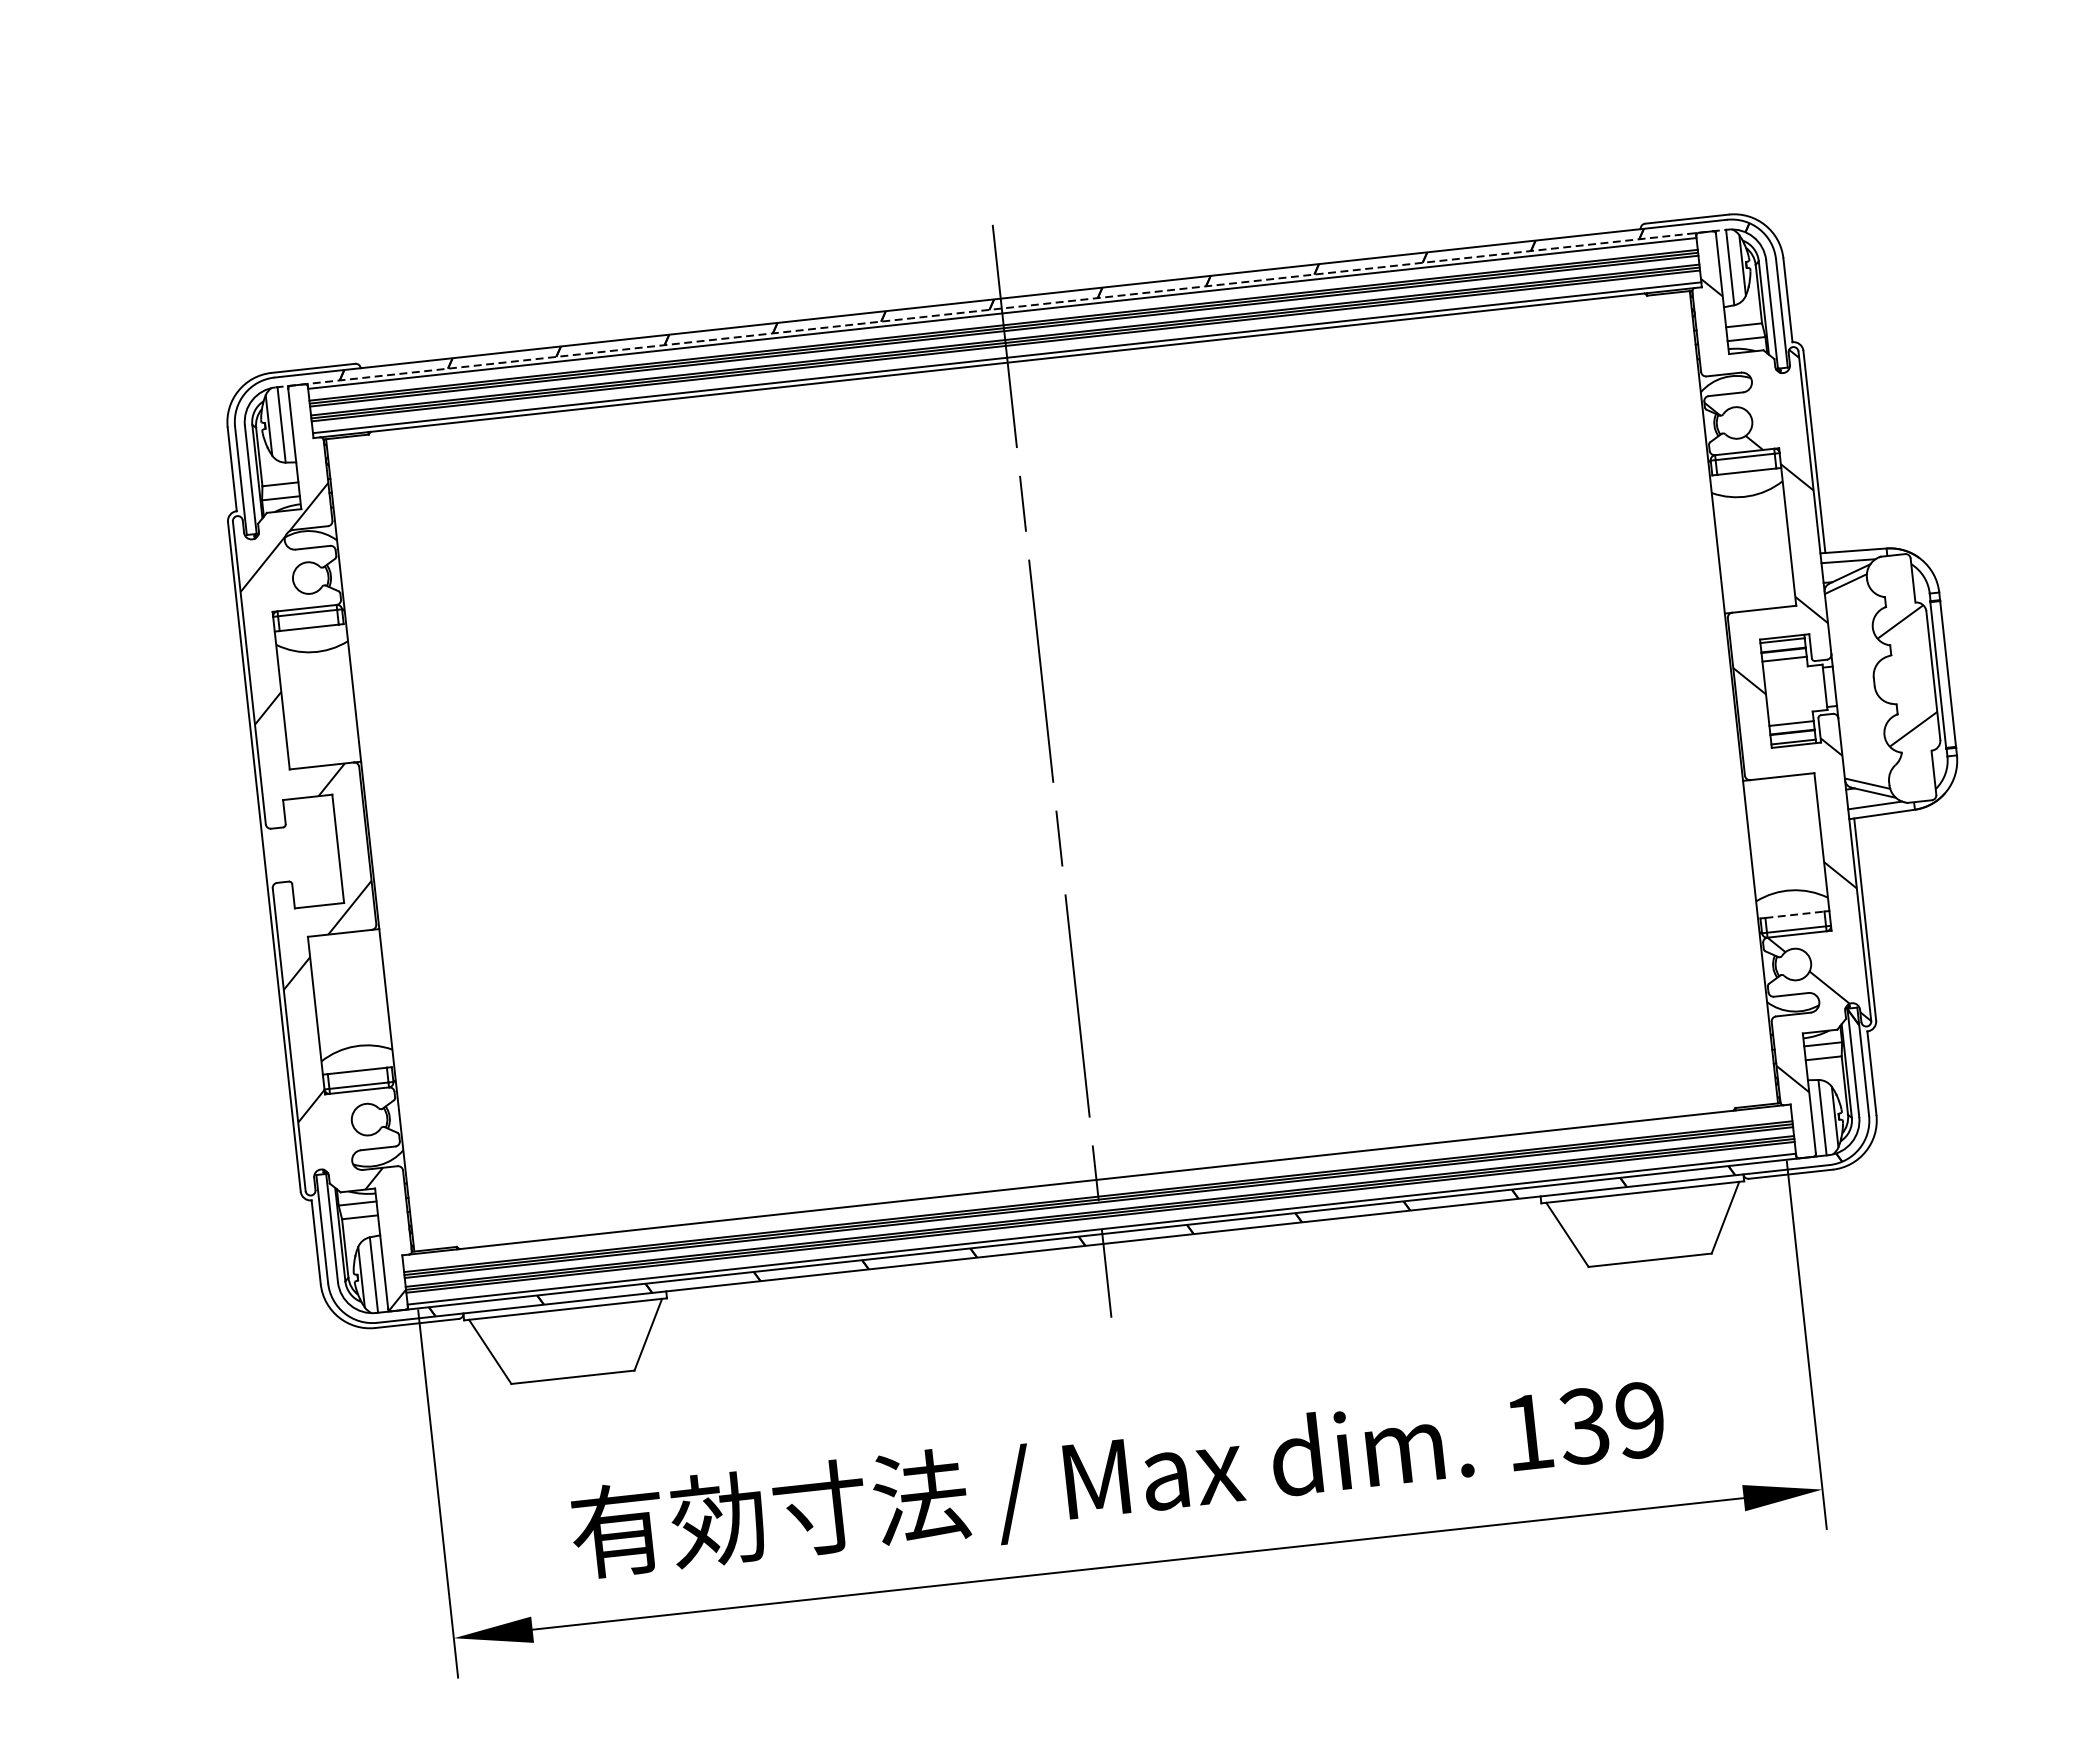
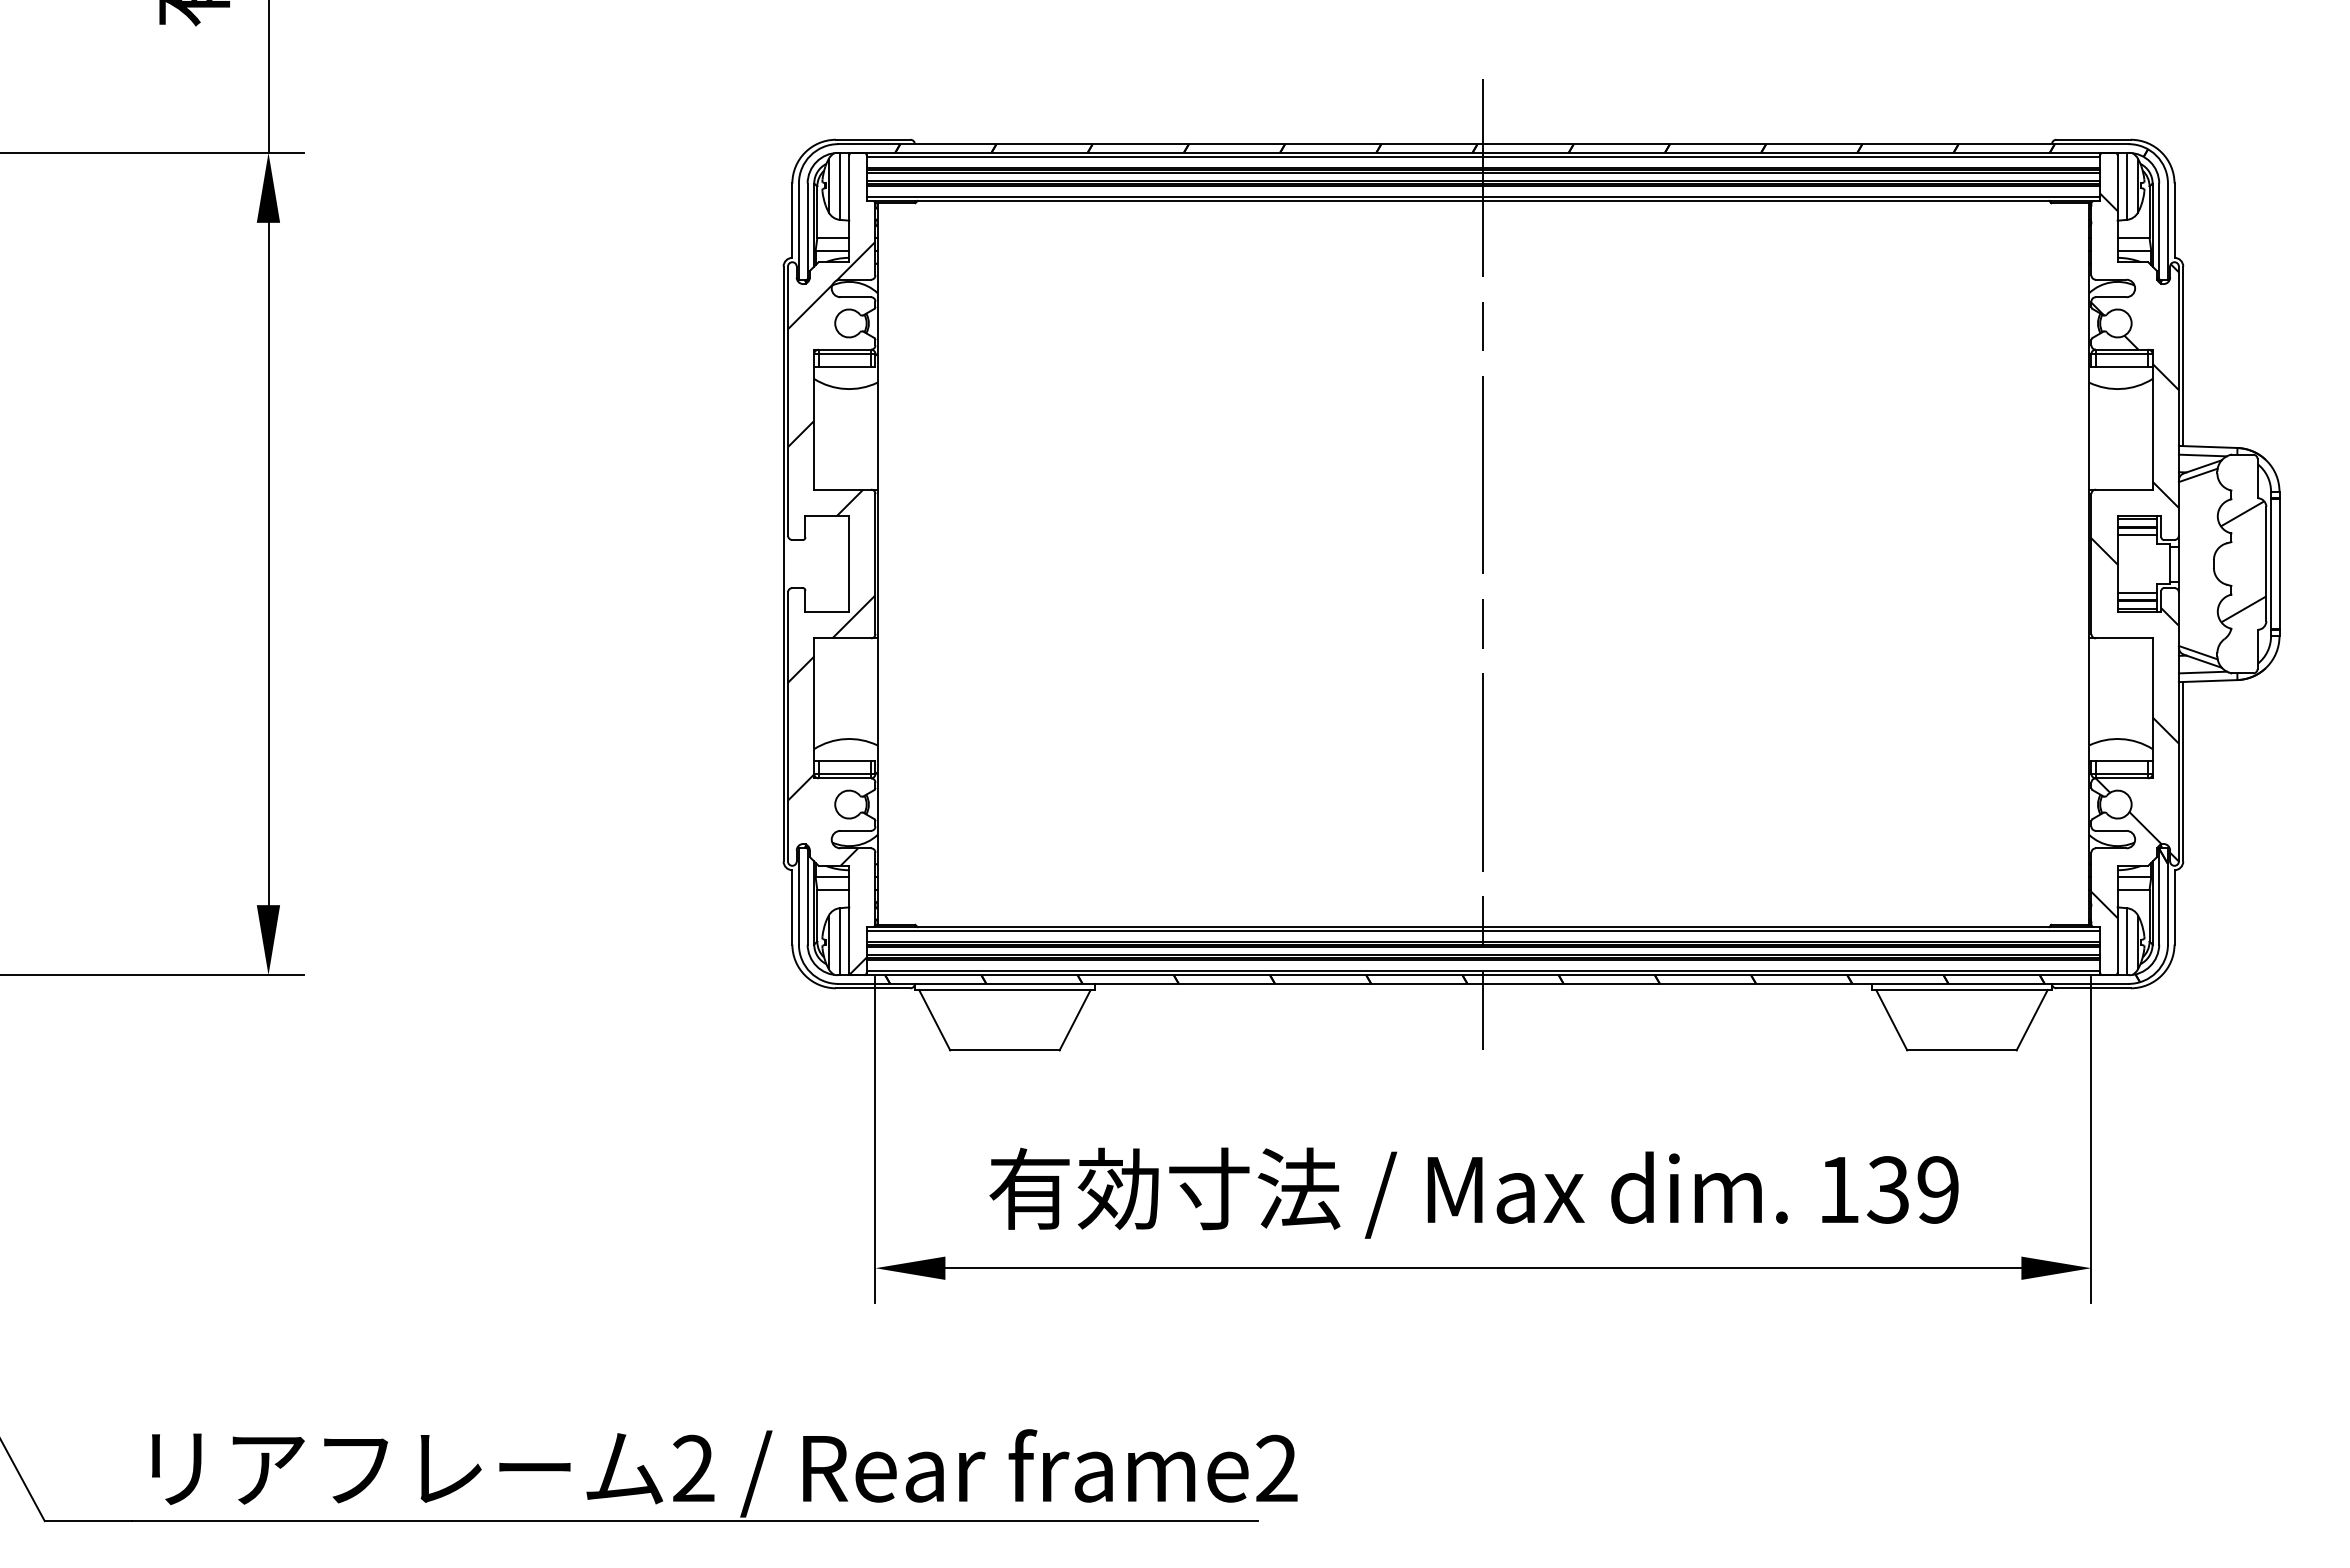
line: (1001, 308) -> (1483, 152), dashed -> solid
line: (1795, 914) -> (2122, 760), dashed -> solid
line: (1097, 1184) -> (1483, 931), added

